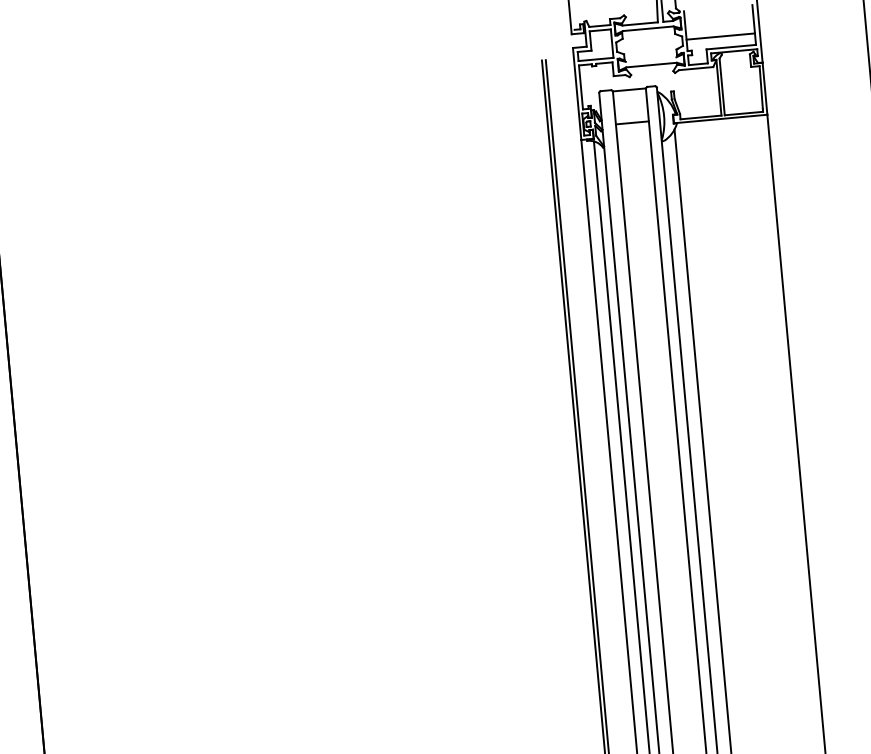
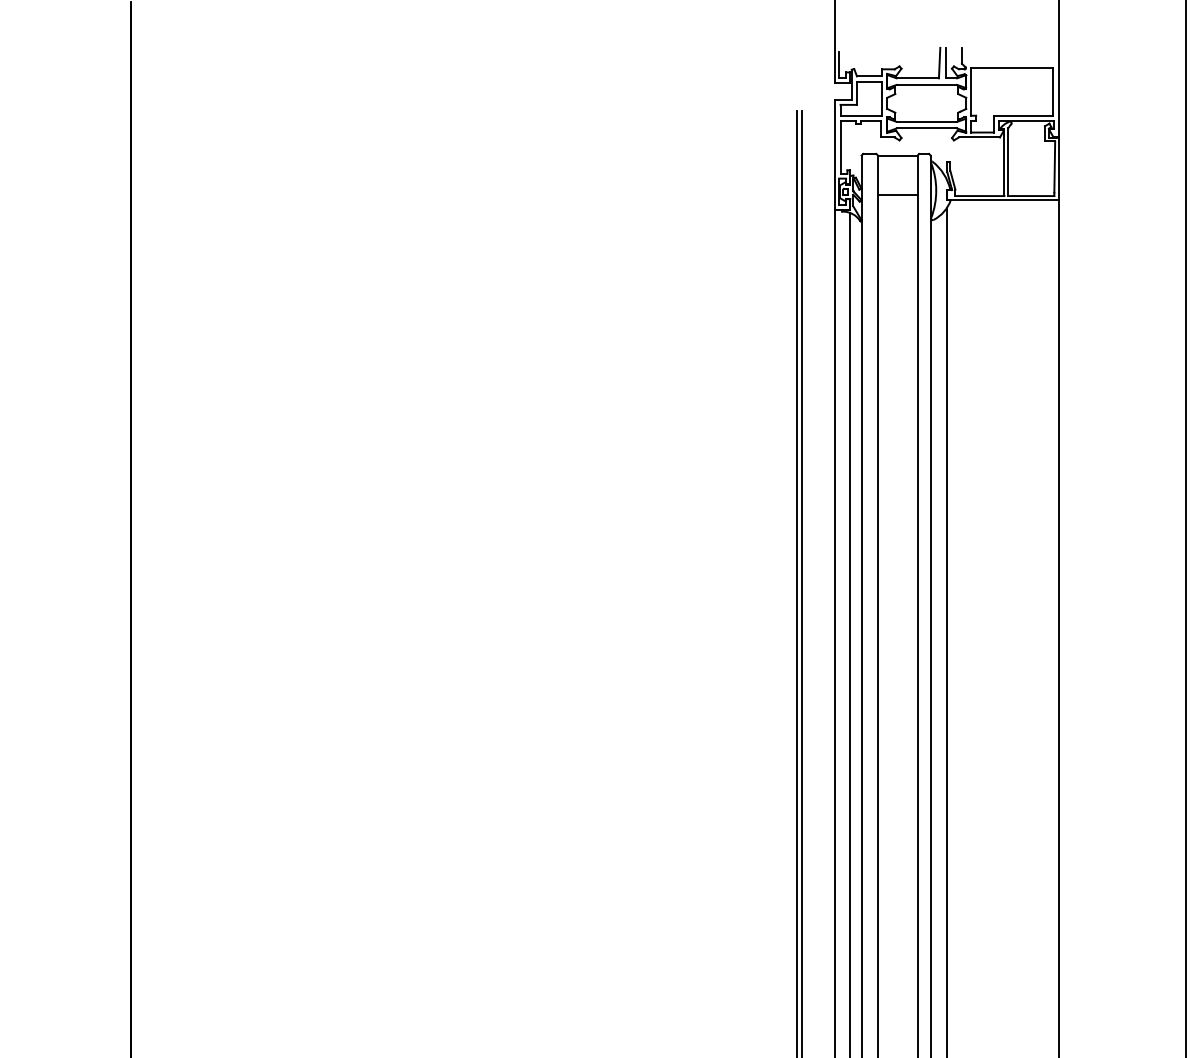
line: (573, 18) -> (839, 64), added
line: (721, 36) -> (1012, 68), moved
line: (650, 59) -> (926, 121), added

